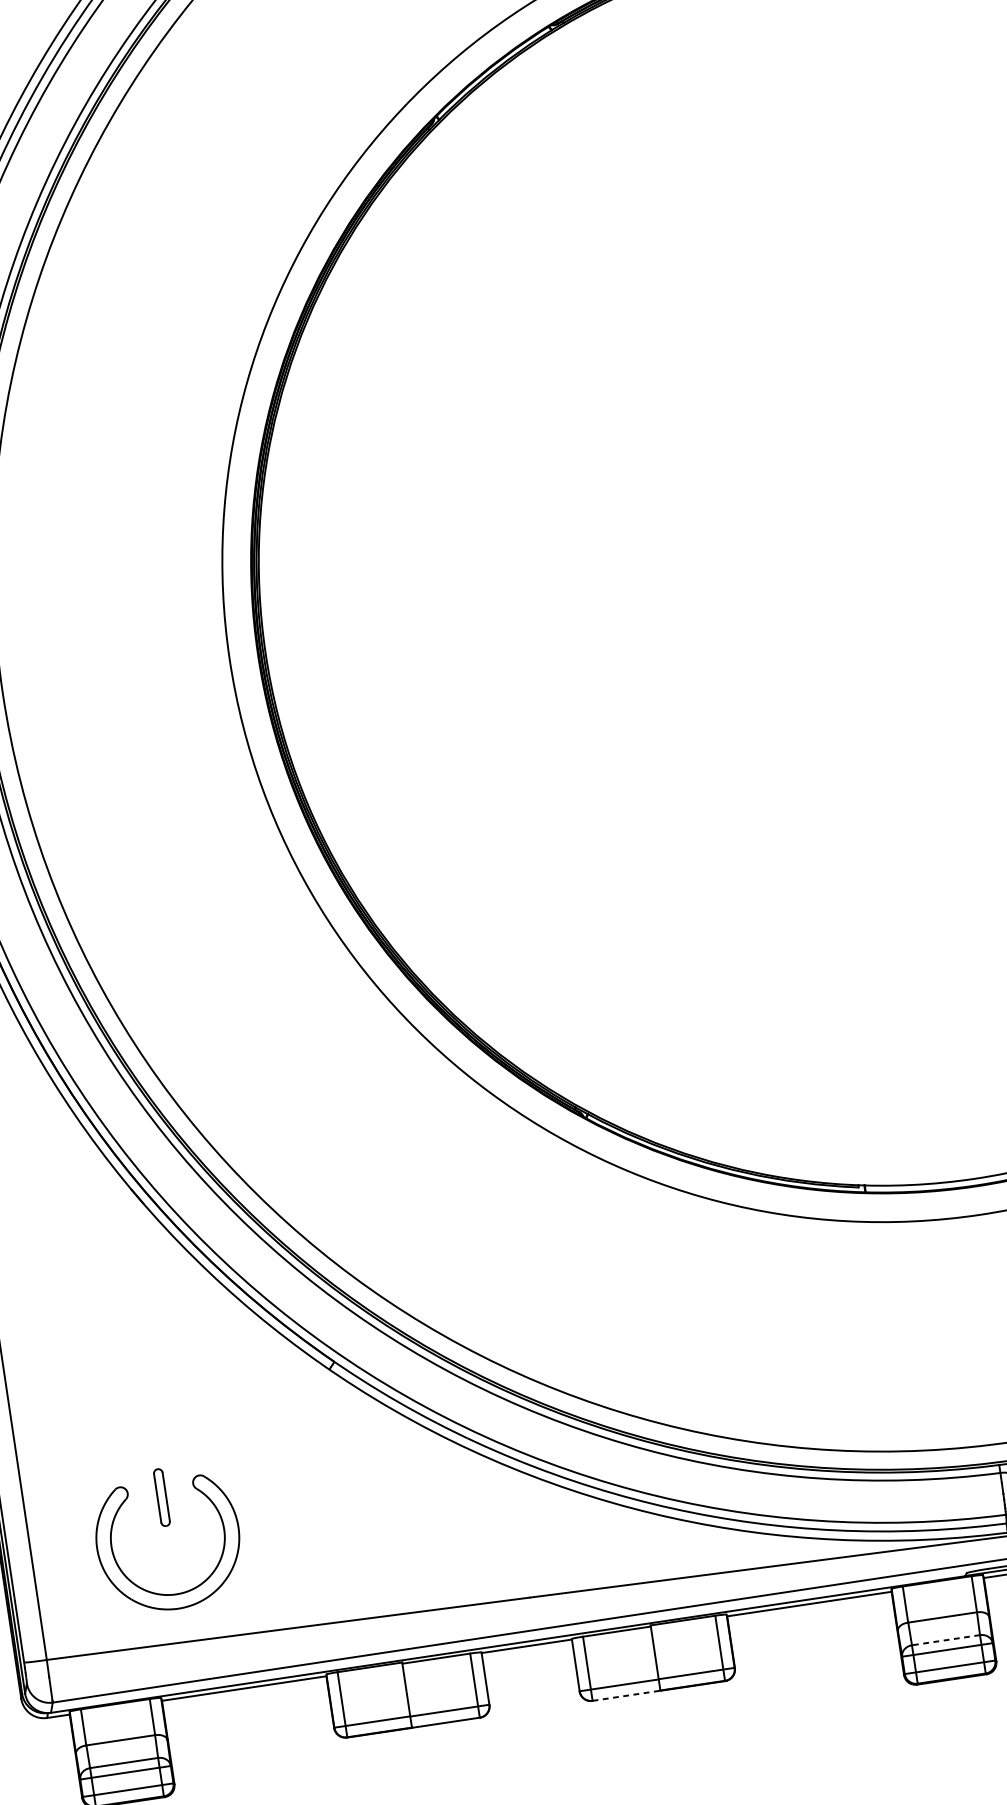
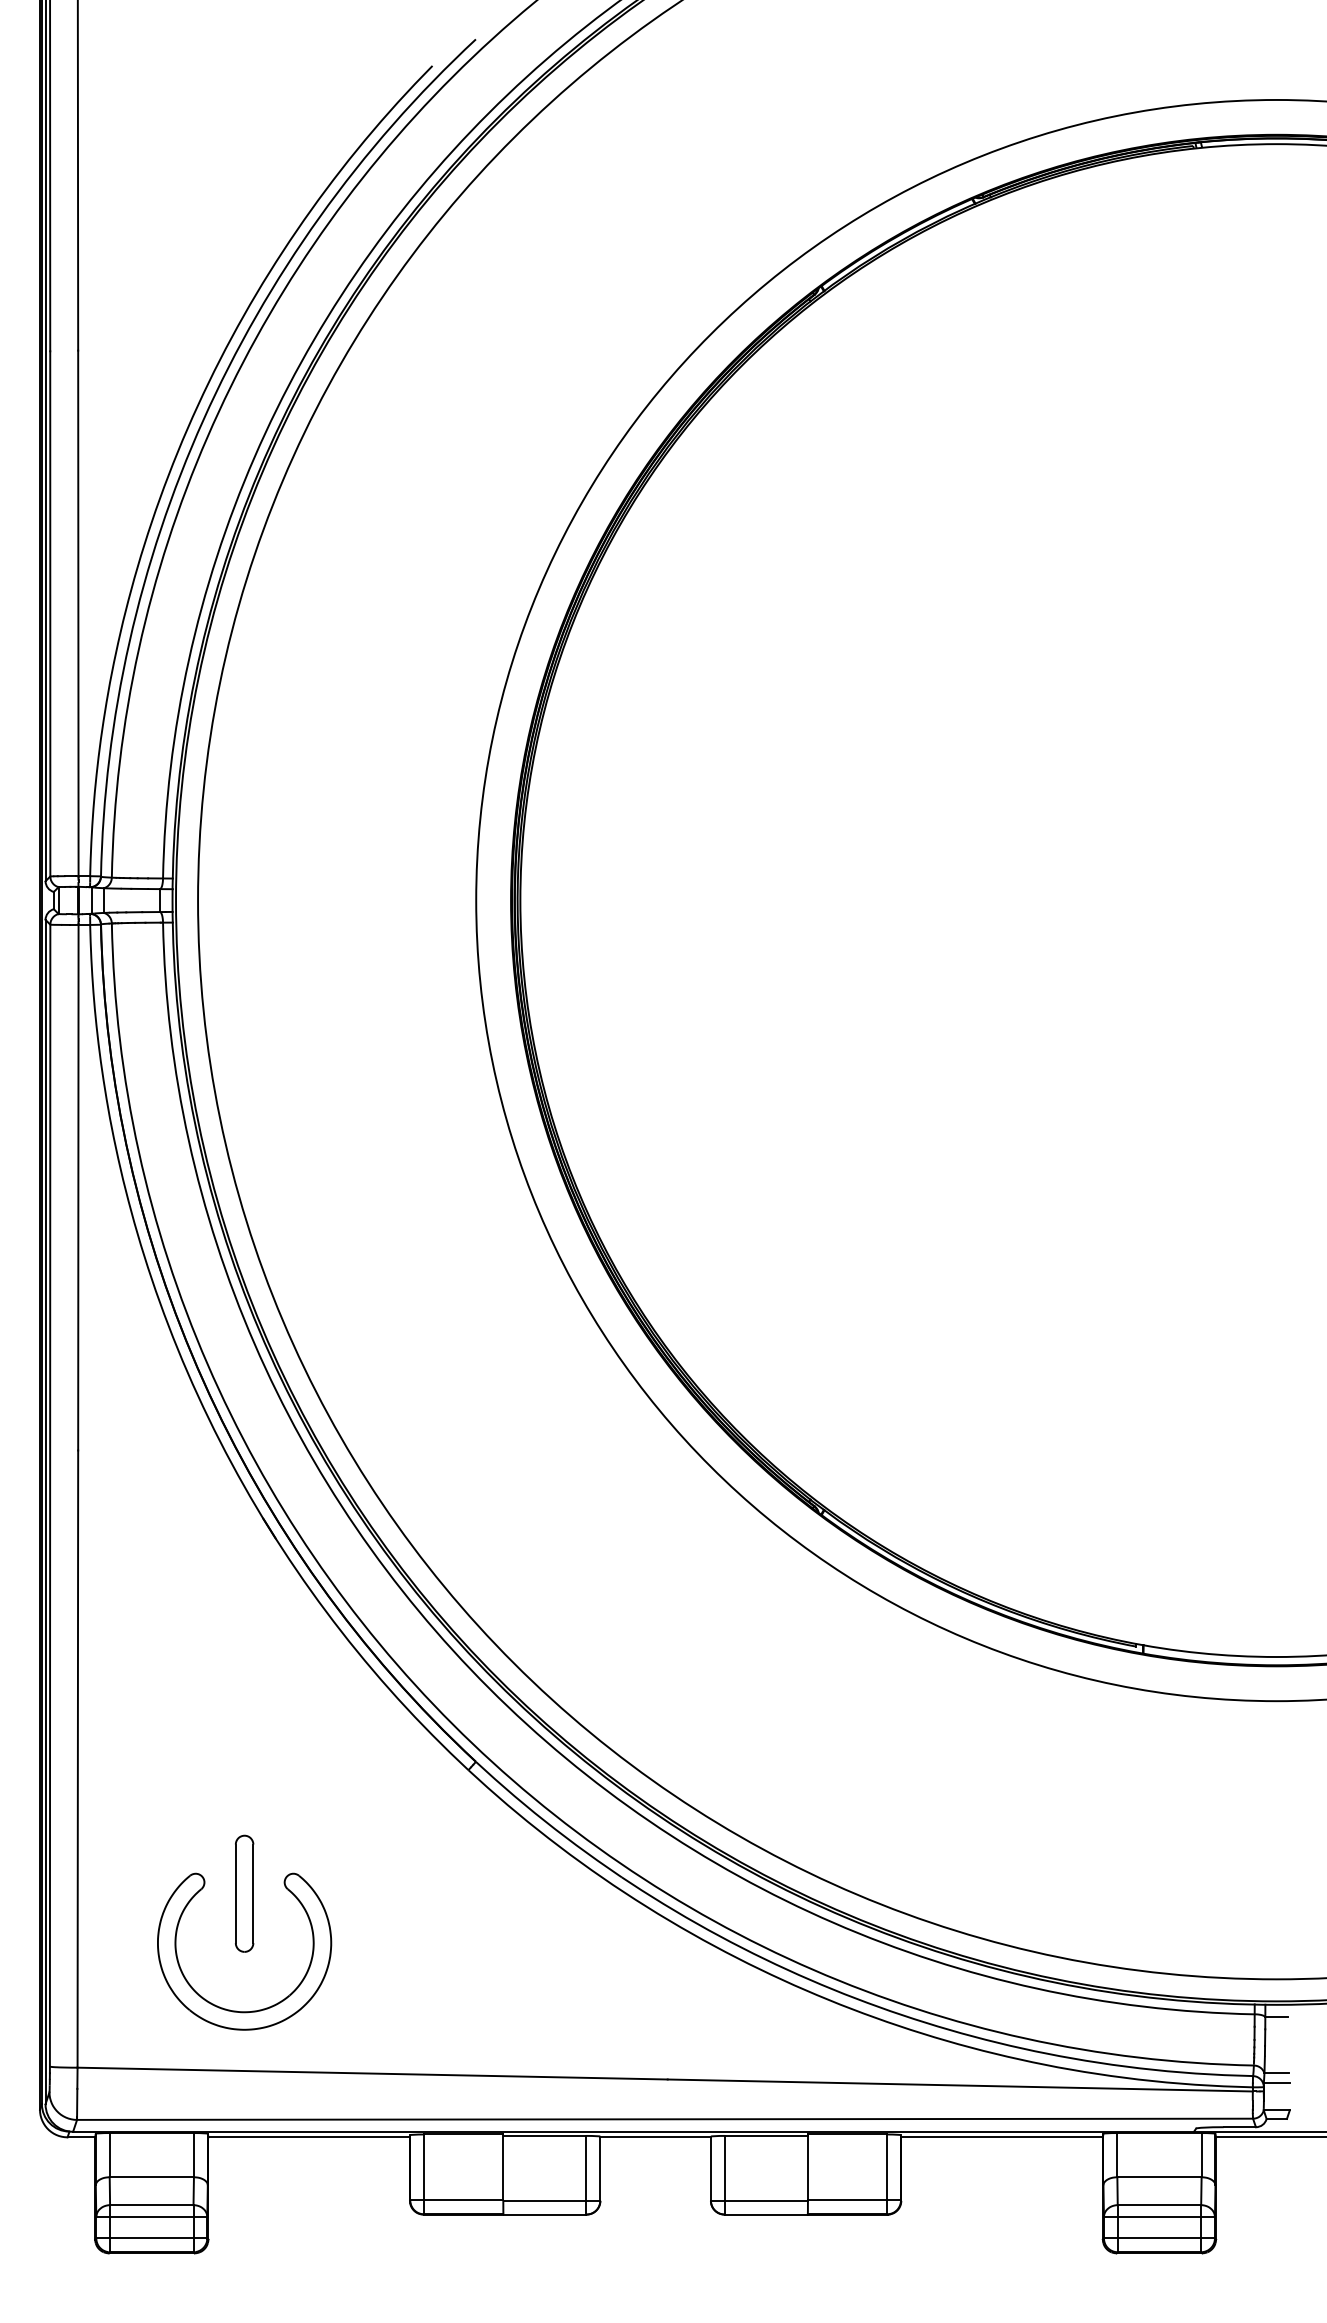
part: (161, 1497) -> (244, 1893), size x1.67
line: (946, 1640) -> (1159, 2205), dashed -> solid
line: (626, 1695) -> (766, 2214), dashed -> solid

